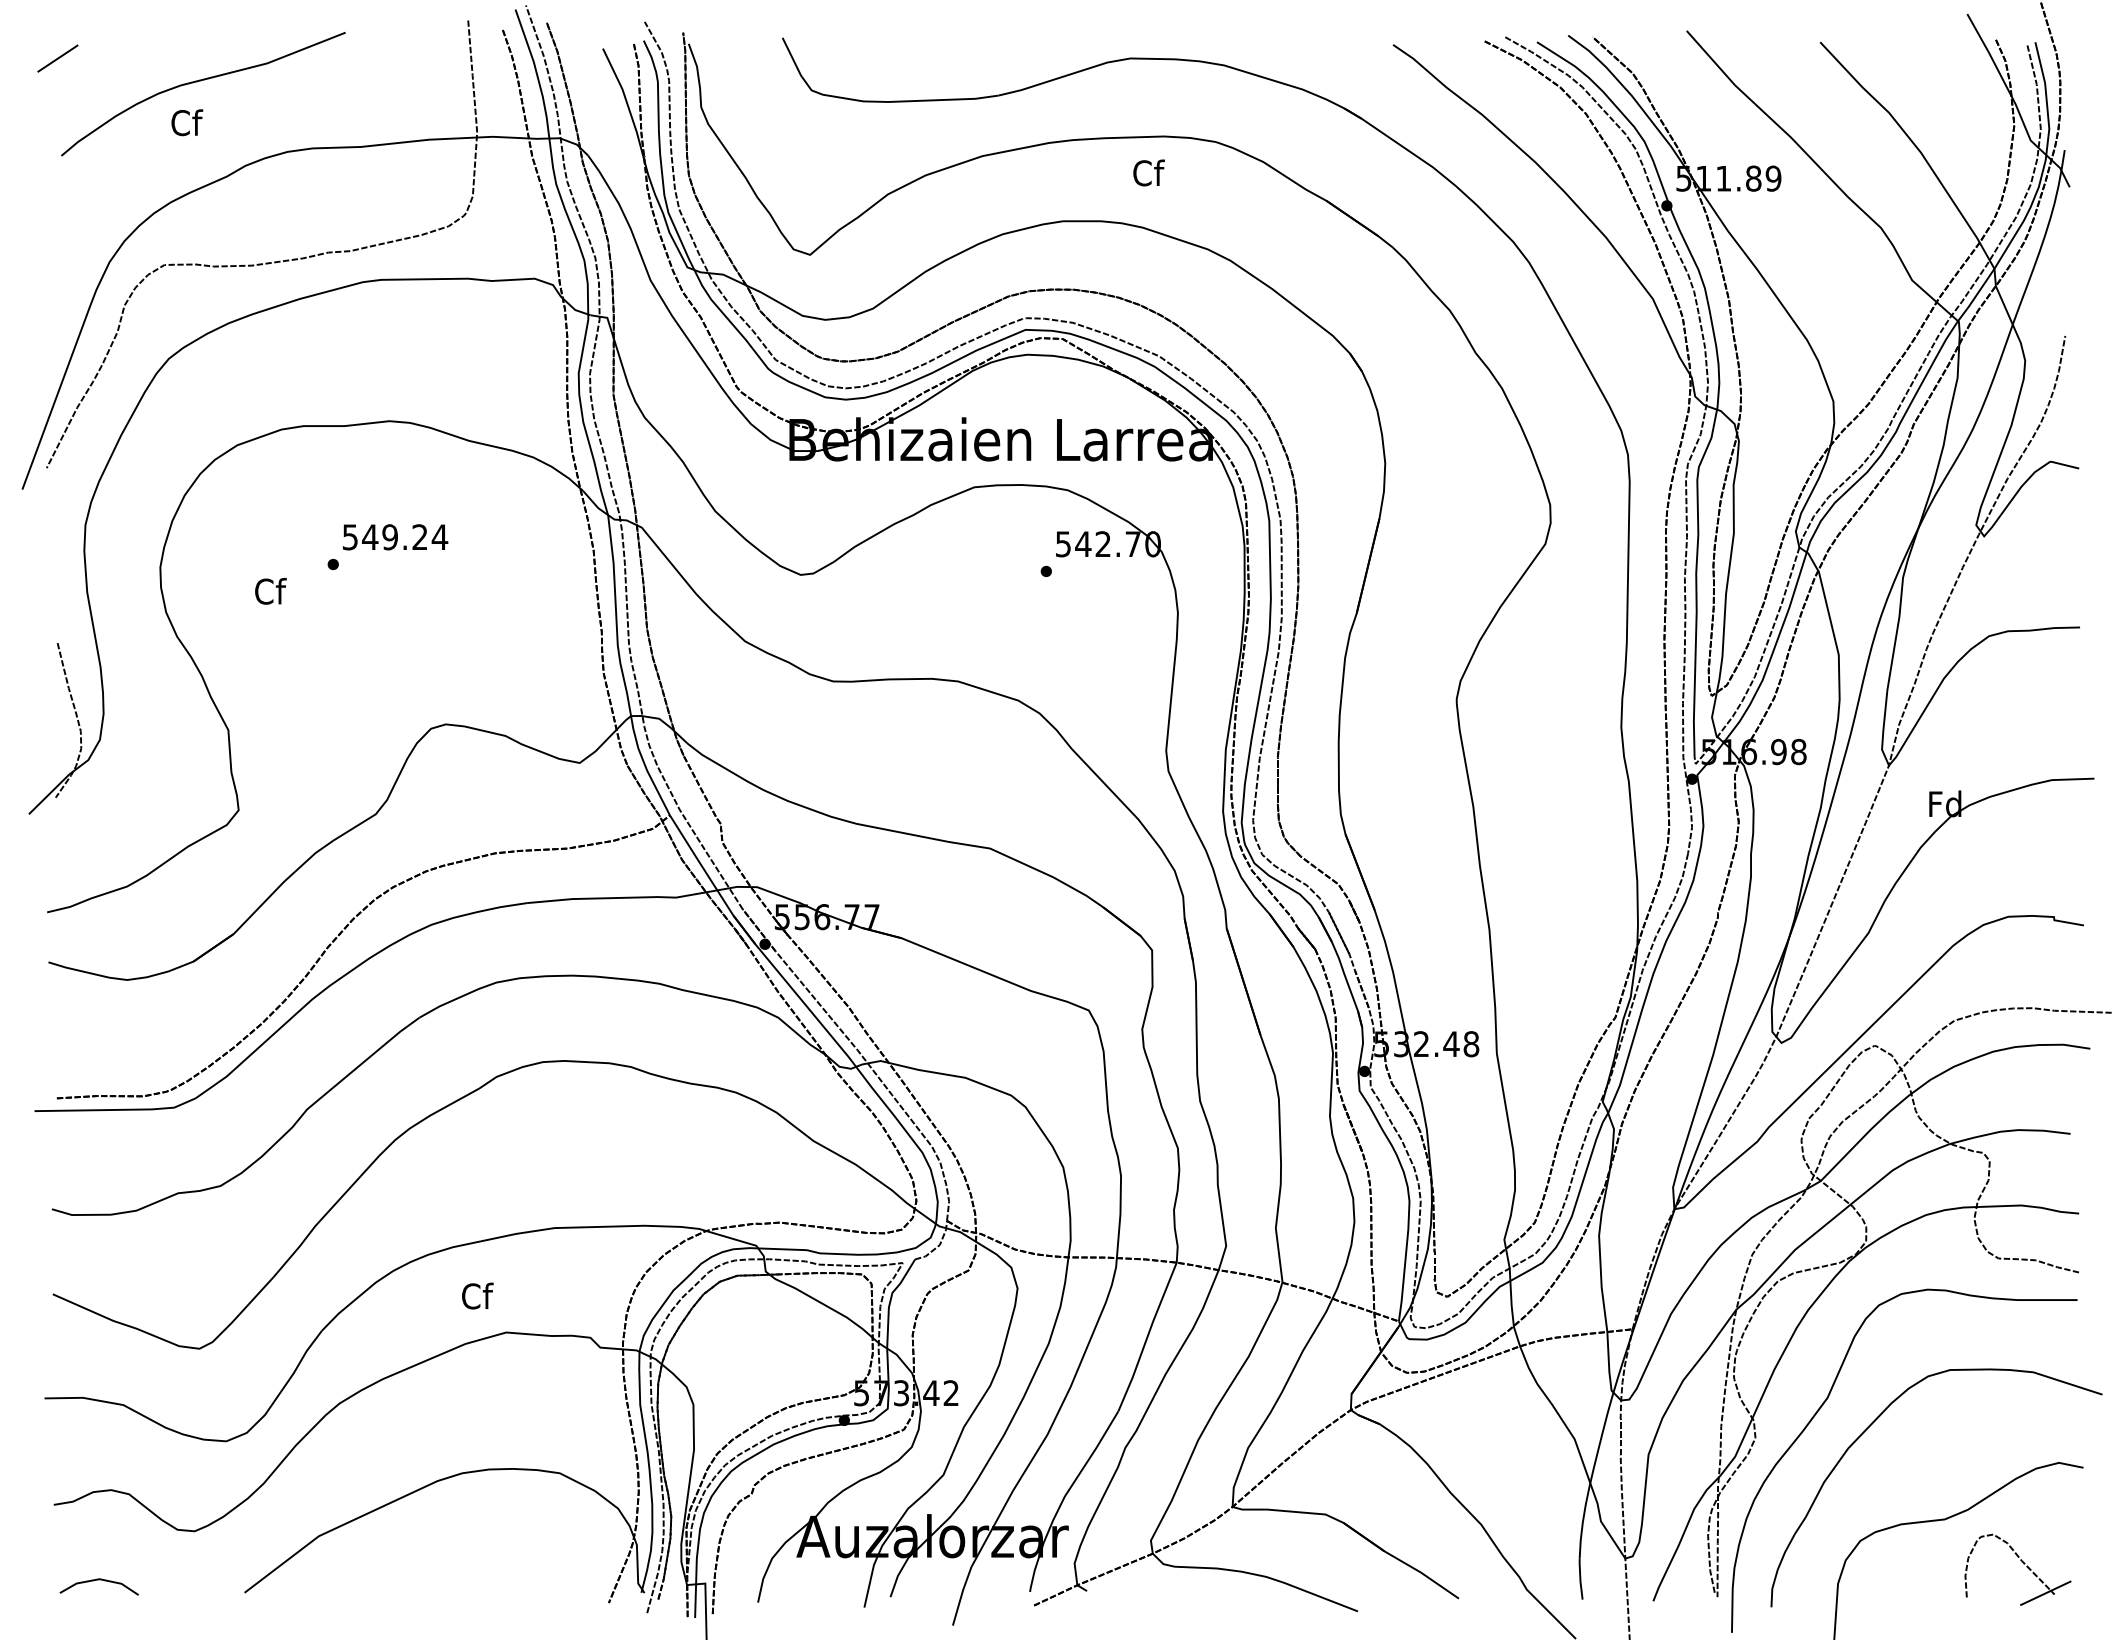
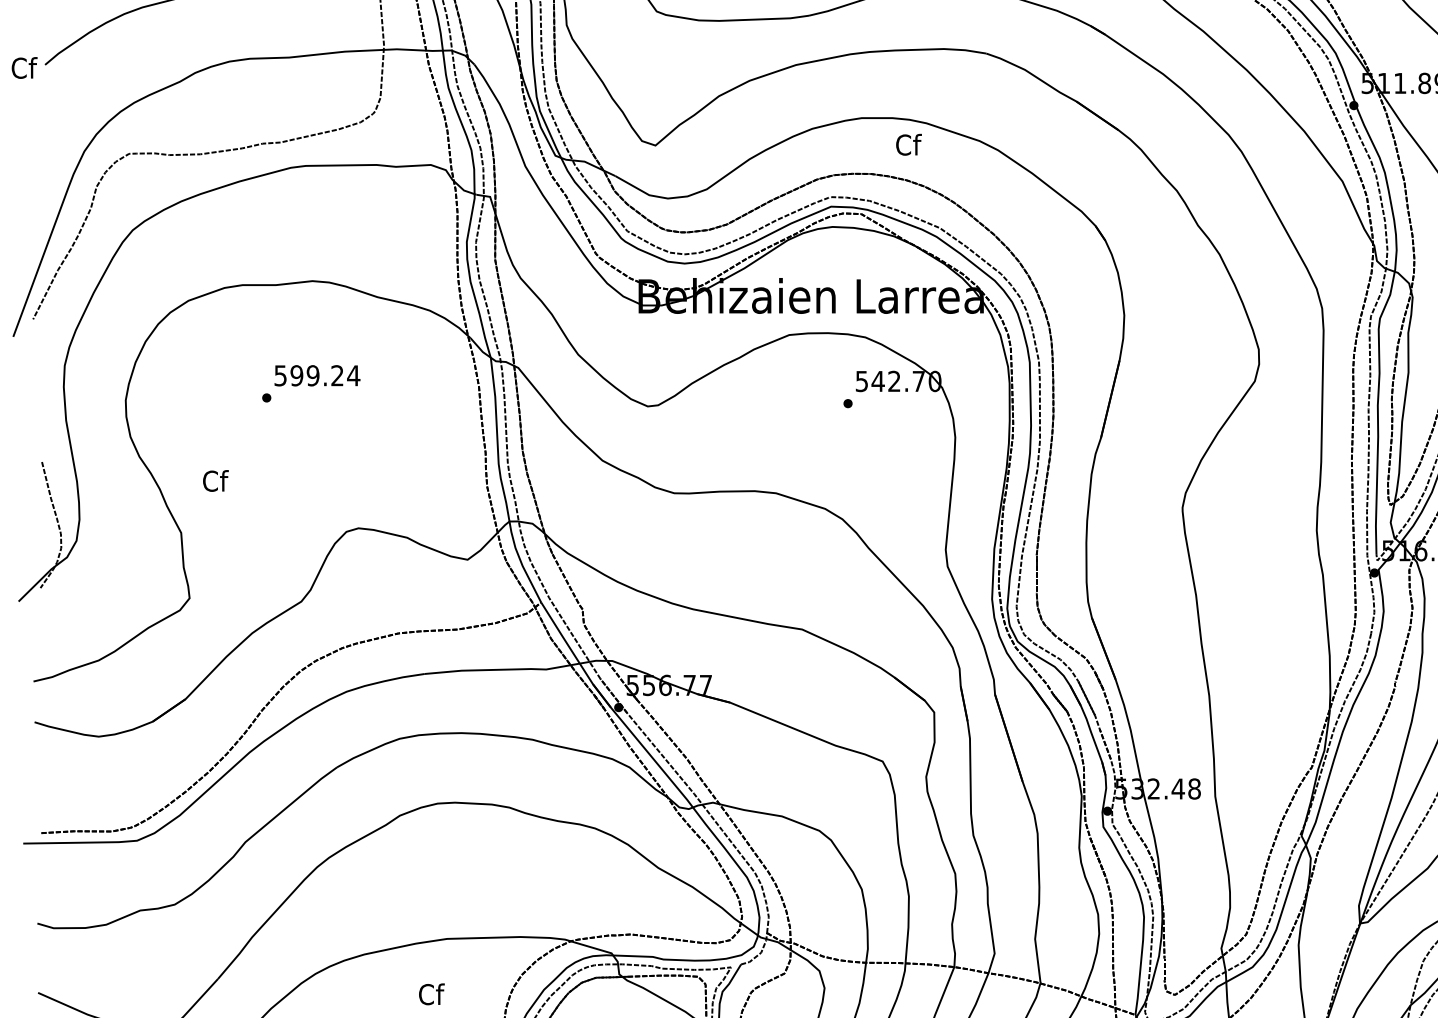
text: (187, 122) -> (24, 67), moved
text: (1148, 172) -> (908, 144), moved
text: (370, 537) -> (297, 375), 549.24 -> 599.24
text: (270, 591) -> (215, 481), moved
text: (477, 1295) -> (431, 993), moved

